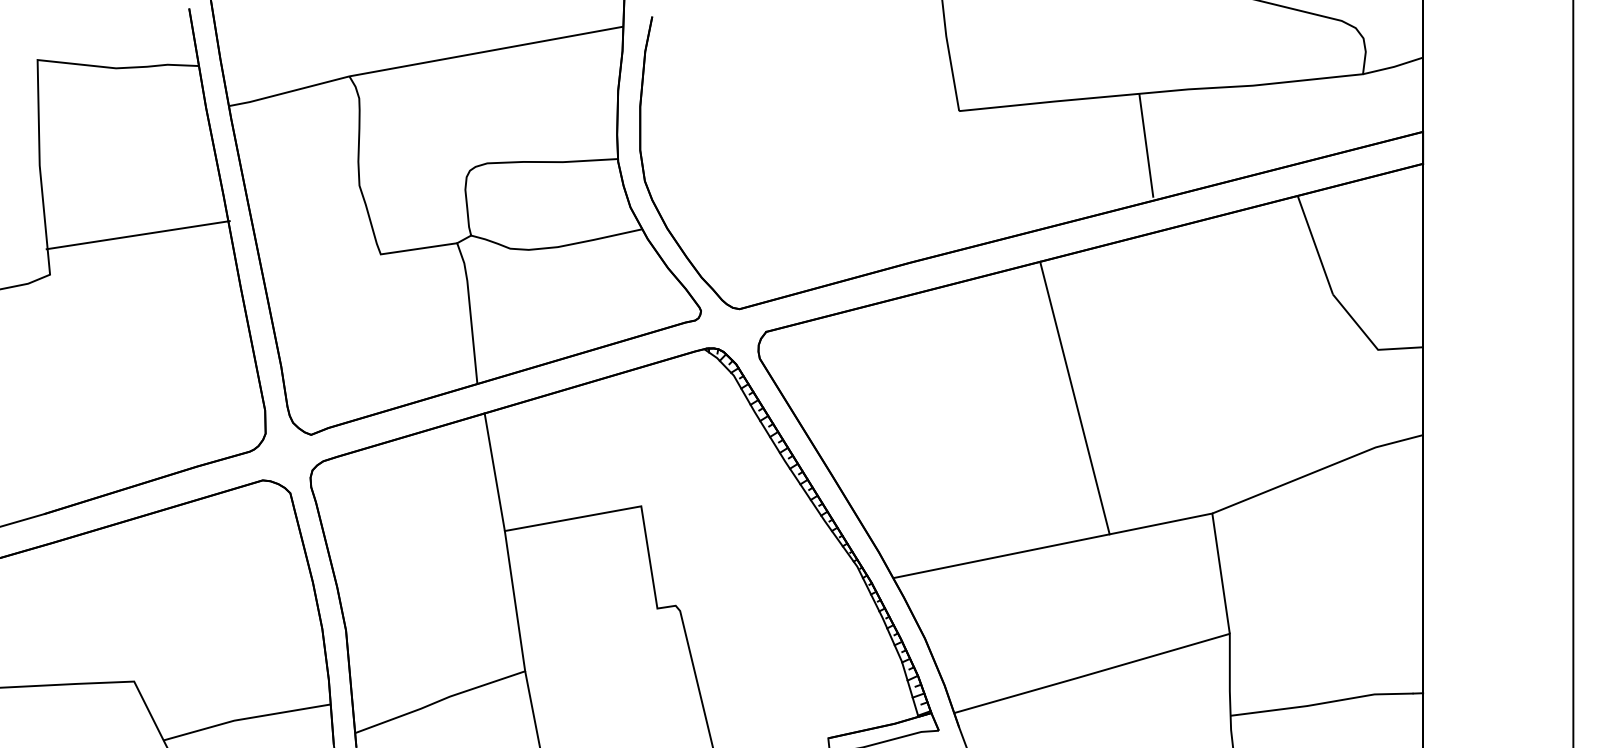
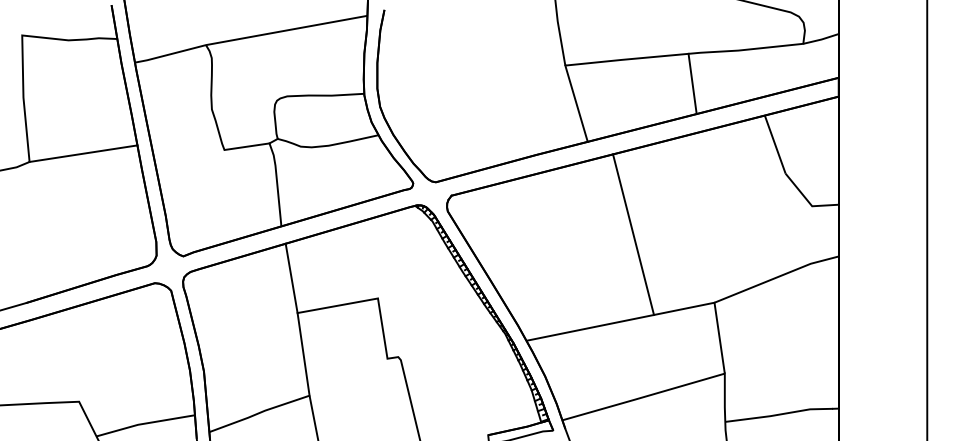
line: (1146, 144) -> (692, 83), moved
line: (978, 175) -> (576, 103), added
line: (138, 234) -> (83, 153), moved

